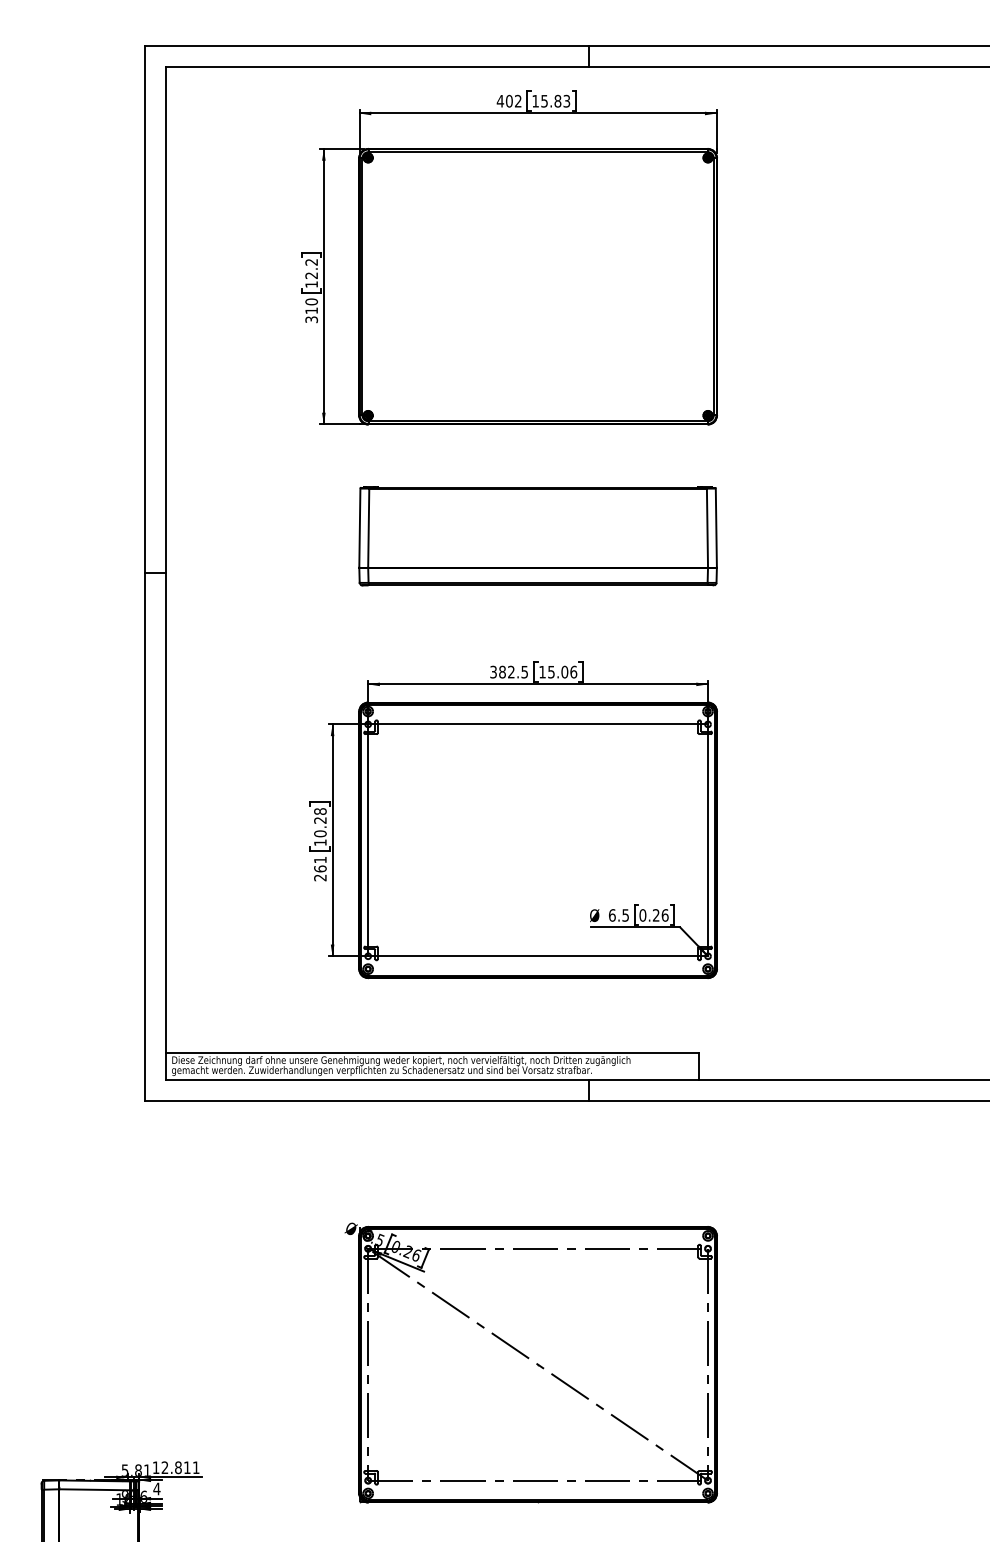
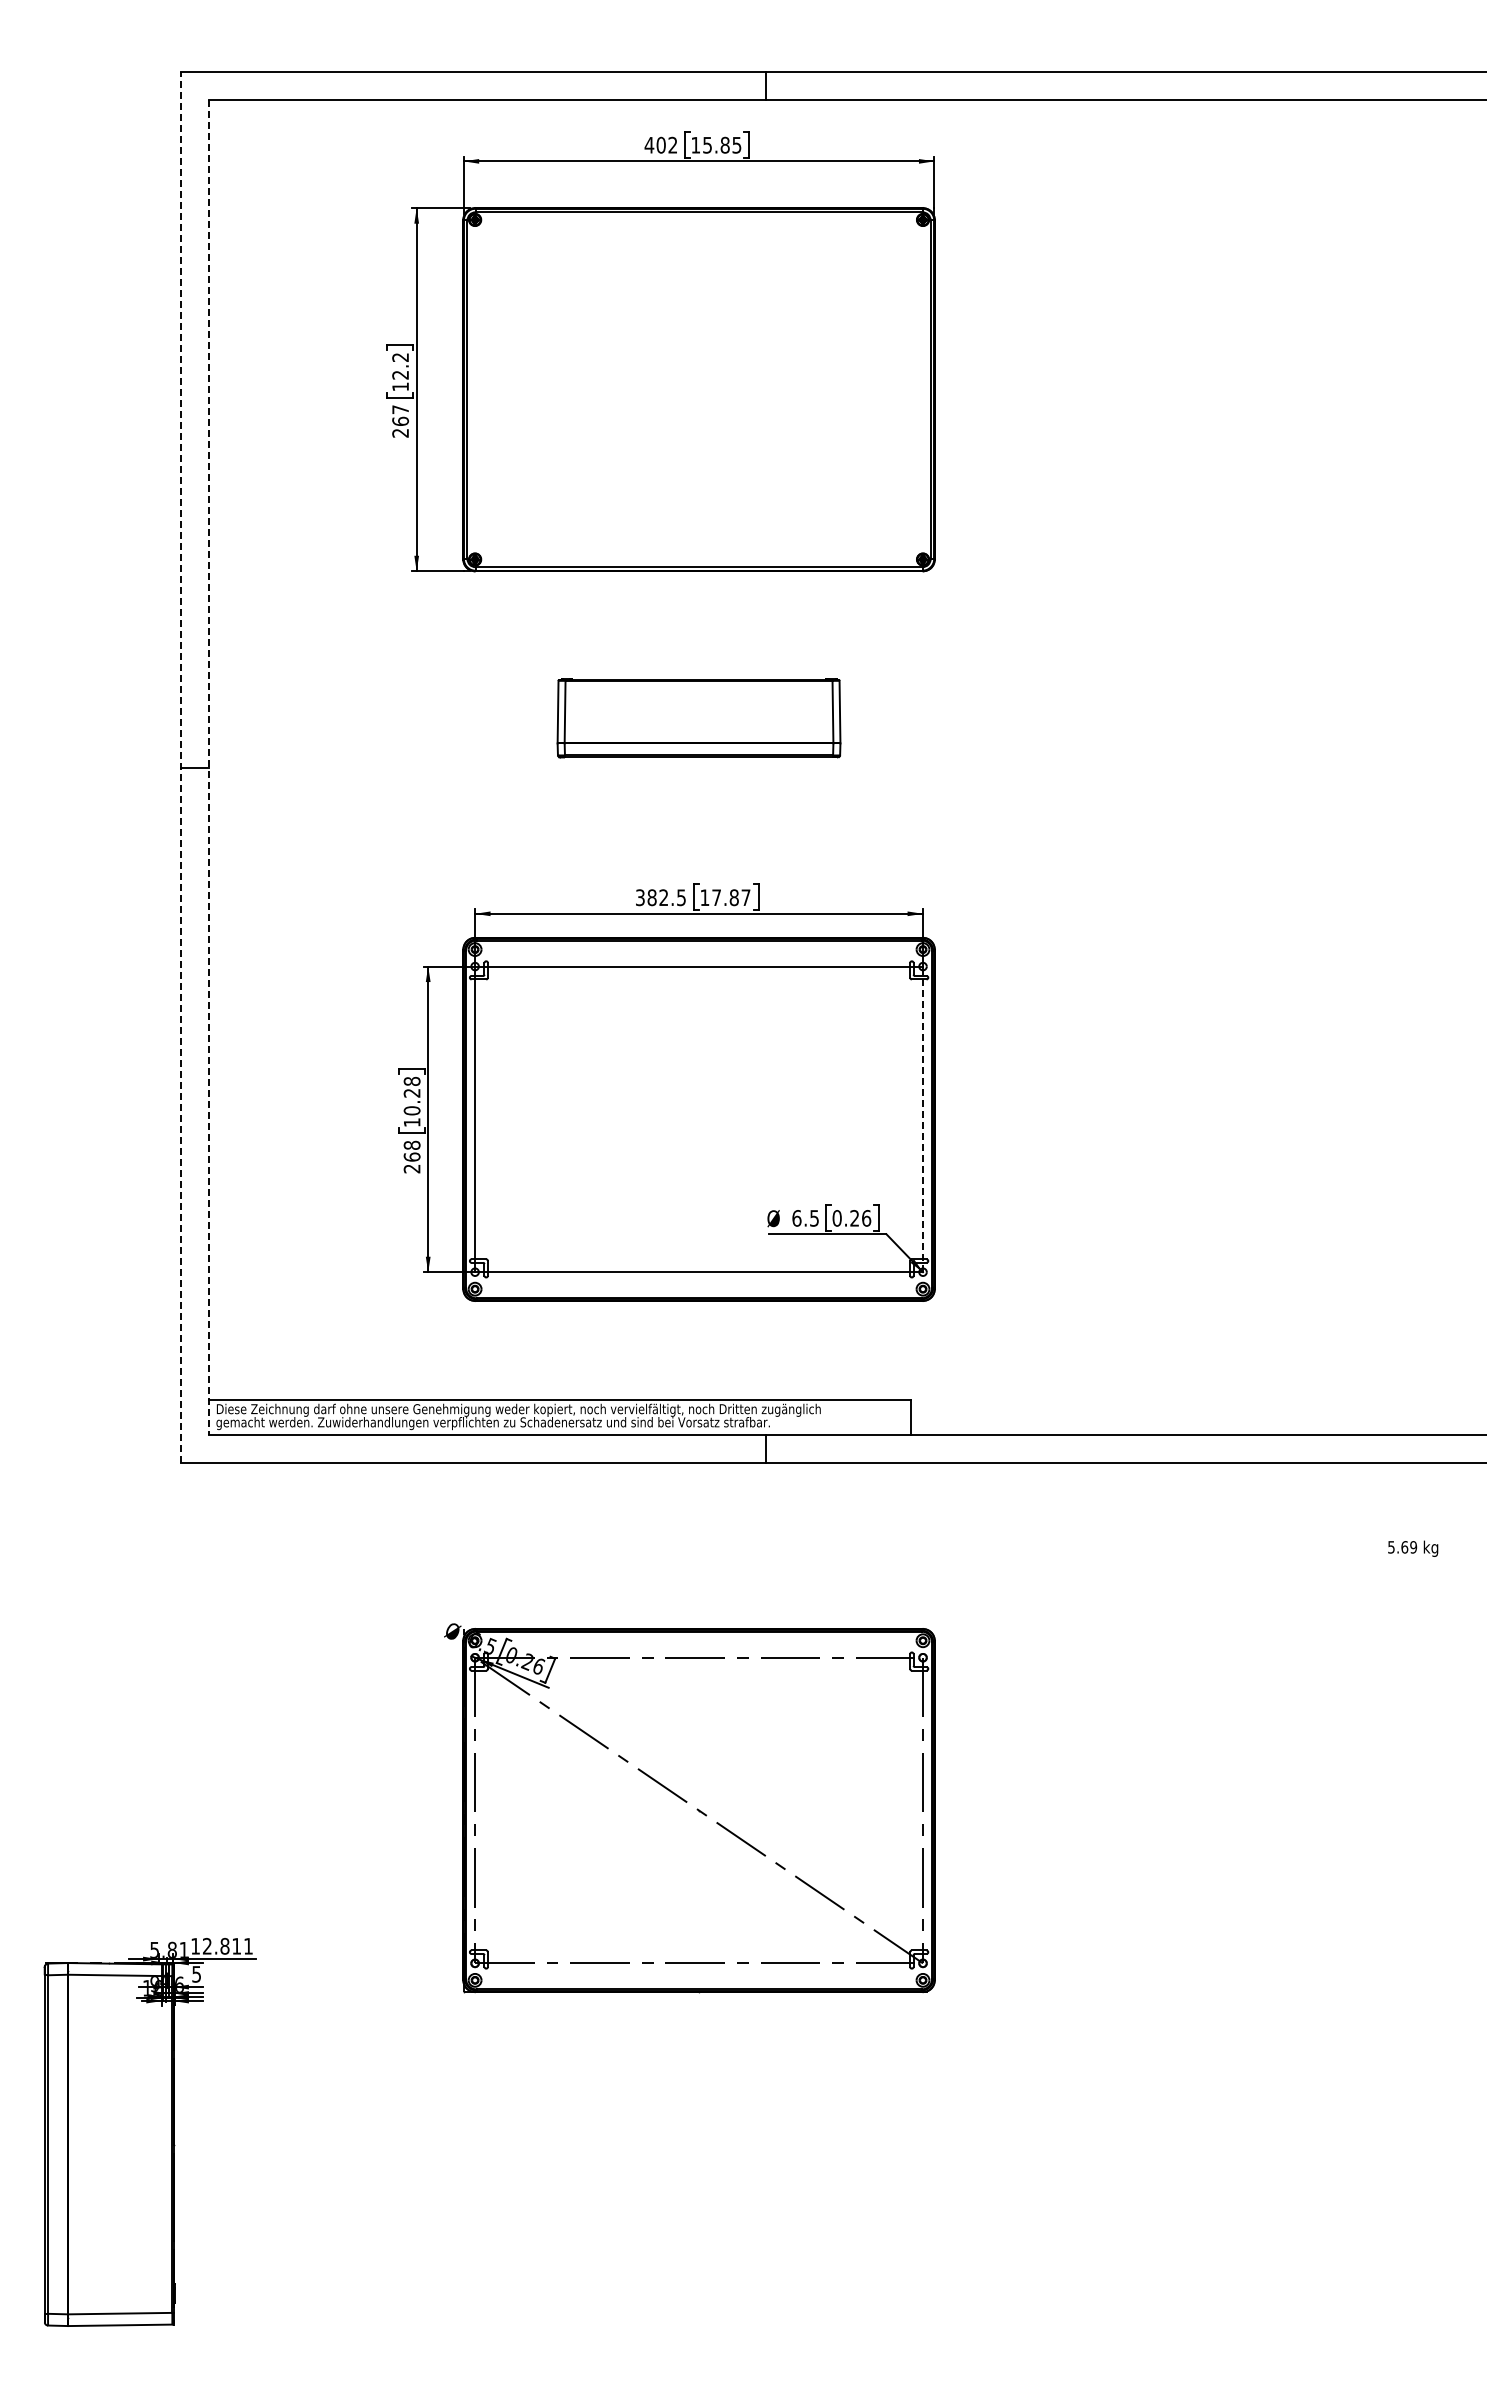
text: (567, 100) -> (737, 144), 15.83 -> 15.85
text: (311, 310) -> (400, 421), 310 -> 267
part: (537, 536) -> (698, 718), size x0.6
line: (144, 573) -> (180, 767), solid -> dashed
line: (165, 574) -> (208, 768), solid -> dashed
text: (562, 671) -> (731, 897), 15.06 -> 17.87
line: (708, 840) -> (923, 1119), solid -> dashed
text: (319, 859) -> (411, 1144), 261 -> 268
text: (156, 1489) -> (196, 1974), 4 -> 5

